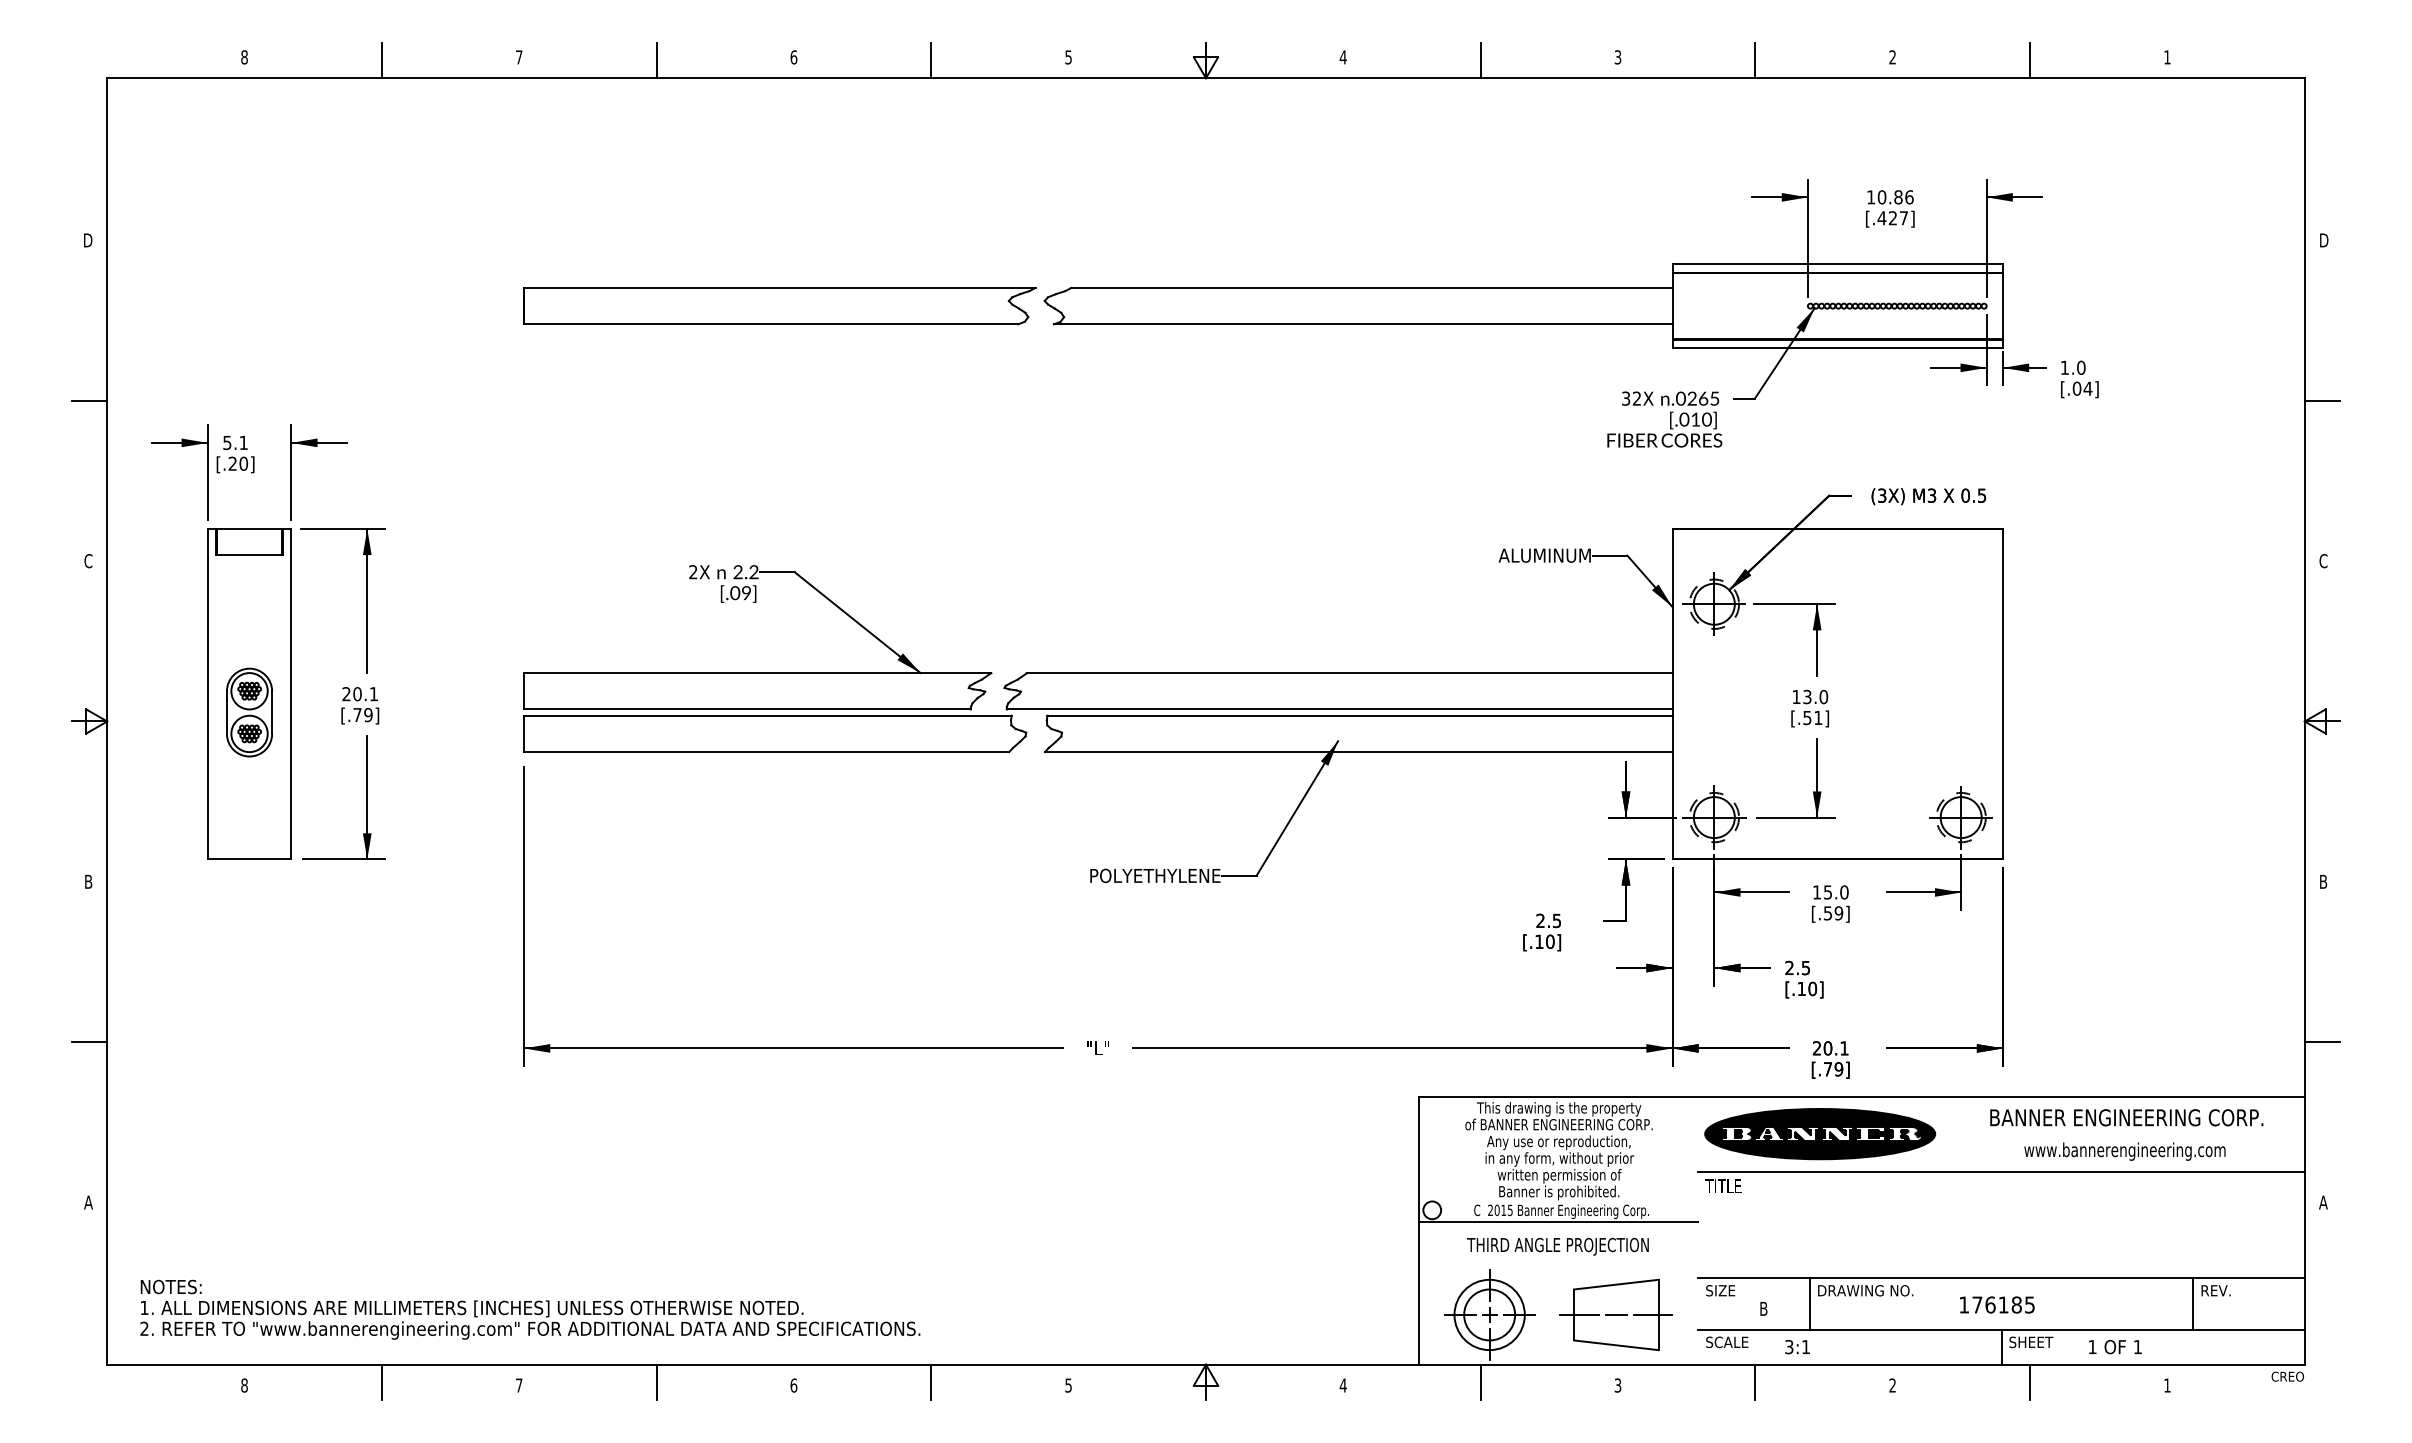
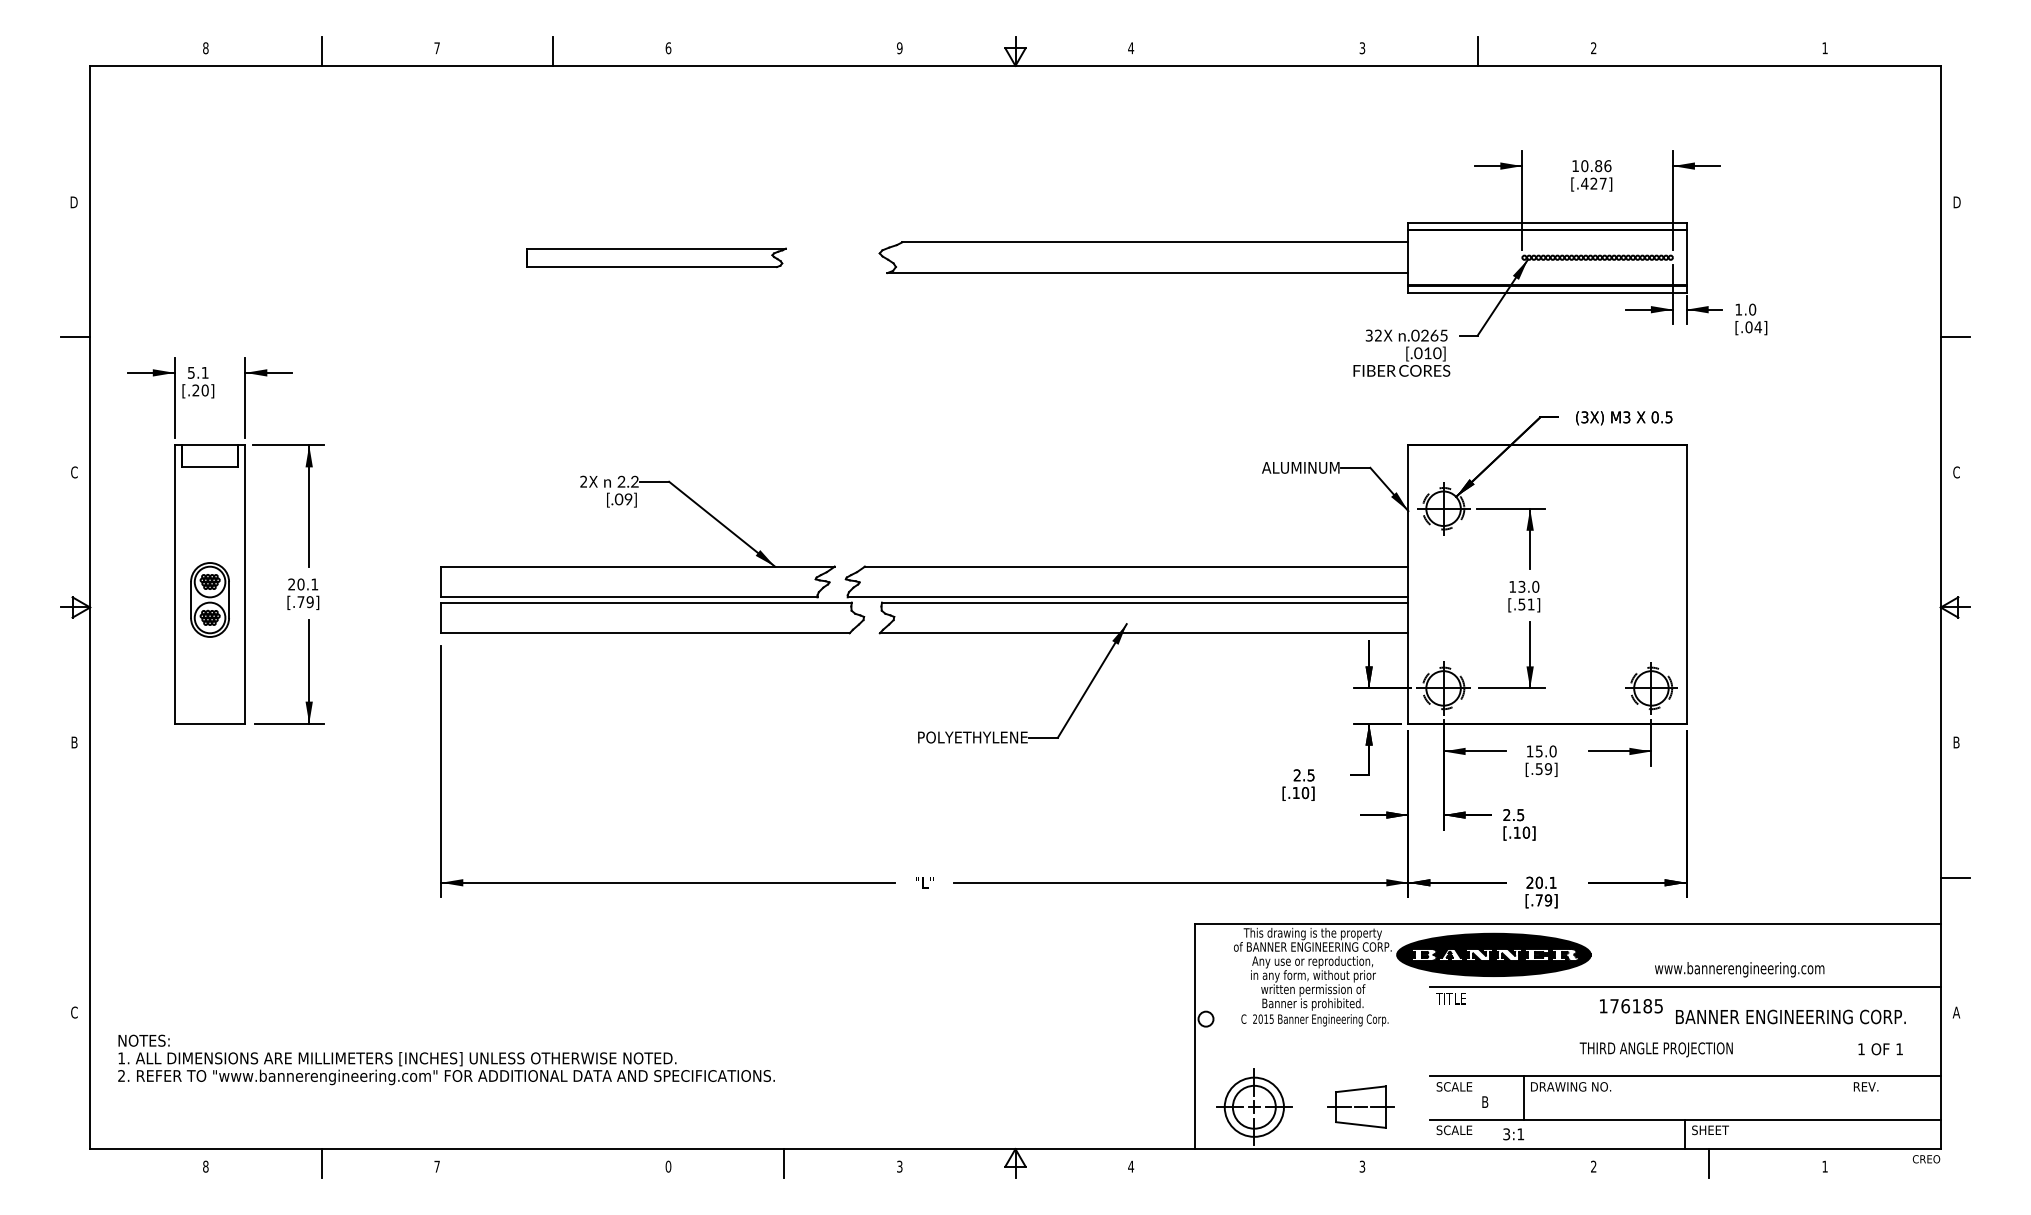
text: (1068, 57) -> (899, 48), 5 -> 9
line: (931, 60) -> (784, 50), removed
line: (1480, 60) -> (1246, 50), removed
line: (2030, 60) -> (1709, 50), removed
part: (779, 306) -> (656, 258), size x0.6
line: (89, 1042) -> (75, 877), removed
text: (2126, 1117) -> (1790, 1016), moved
part: (1820, 1134) -> (1494, 955), moved
text: (2124, 1151) -> (1739, 969), moved
text: (88, 1202) -> (74, 1012), A -> C
line: (1558, 1222) -> (1312, 1029), removed
text: (1557, 1246) -> (1655, 1049), moved
text: (1731, 1290) -> (1458, 1086), SIZE -> SCALE
line: (2193, 1303) -> (1847, 1097), removed
text: (1997, 1304) -> (1631, 1005), moved
text: (530, 1309) -> (446, 1059), moved
part: (1615, 1314) -> (1360, 1106), size x0.7
text: (2115, 1347) -> (1880, 1049), moved
line: (656, 1381) -> (552, 1163), removed
line: (1480, 1381) -> (1246, 1163), removed
line: (1755, 1381) -> (1478, 1163), removed
text: (1068, 1384) -> (899, 1165), 5 -> 3
text: (793, 1385) -> (668, 1166), 6 -> 0

